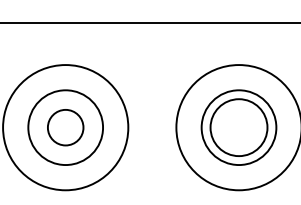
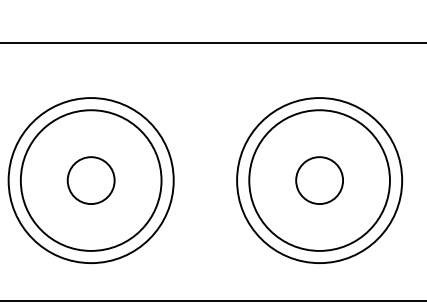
circle: (65, 127) -> (90, 180), size x1.43
circle: (238, 127) -> (319, 180), size x0.62
circle: (238, 127) -> (319, 180), size x1.43

